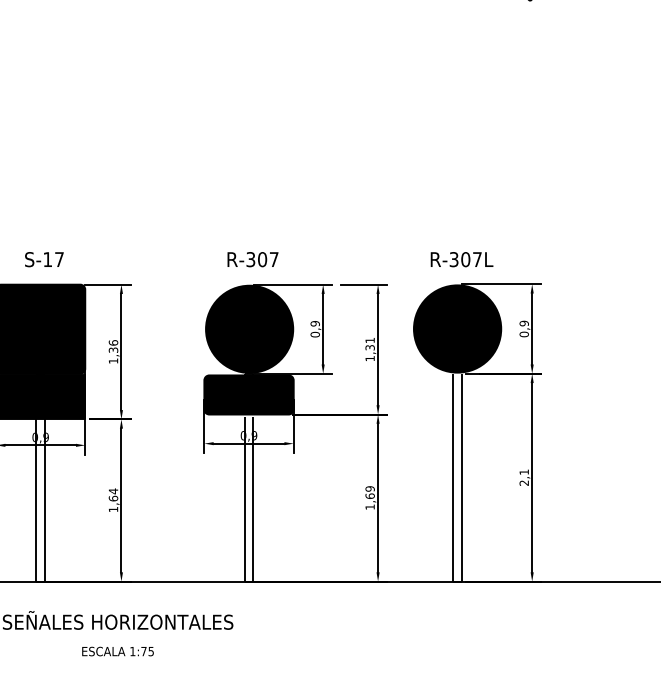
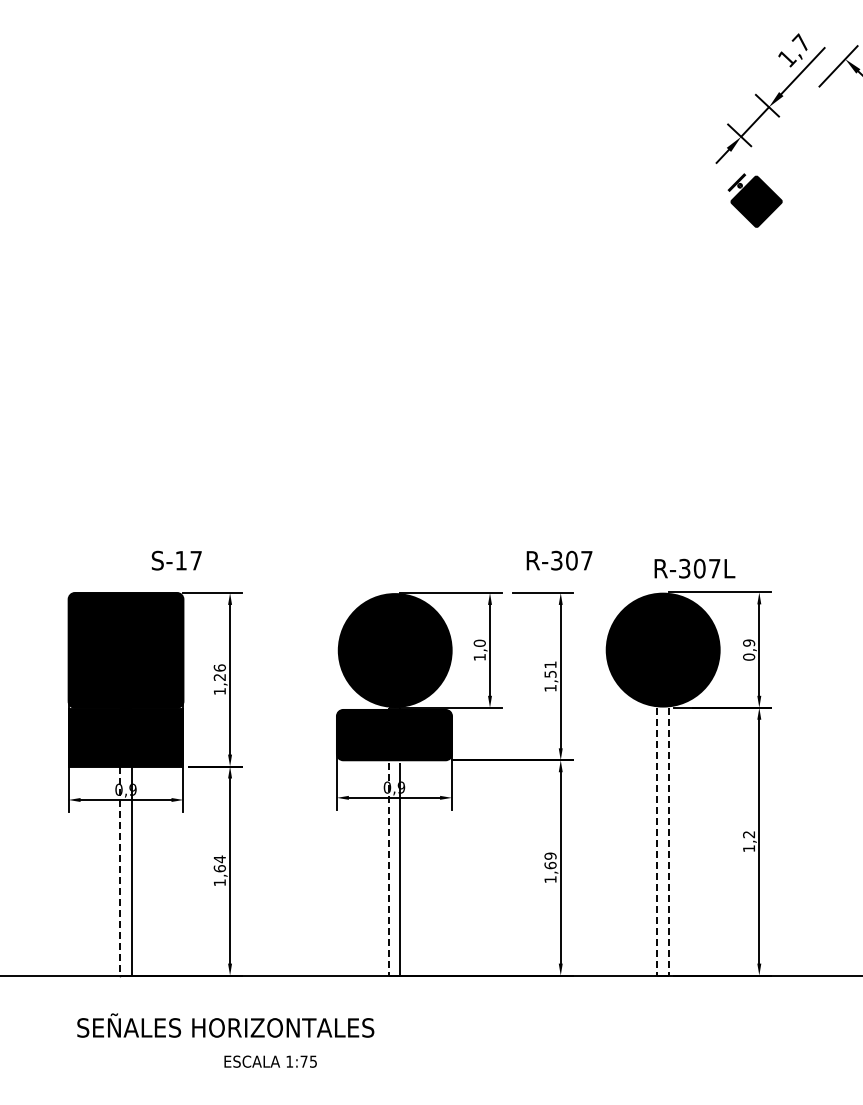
text: (44, 259) -> (176, 560), moved
text: (252, 259) -> (559, 560), moved
text: (461, 259) -> (694, 568), moved
text: (315, 329) -> (479, 650), 0,9 -> 1,0
text: (369, 347) -> (549, 673), 1,31 -> 1,51
text: (113, 350) -> (219, 677), 1,36 -> 1,26
line: (453, 477) -> (657, 841), solid -> dashed
line: (461, 477) -> (668, 841), solid -> dashed
text: (523, 477) -> (748, 841), 2,1 -> 1,2
line: (244, 499) -> (388, 869), solid -> dashed
line: (36, 500) -> (120, 871), solid -> dashed
text: (117, 651) -> (270, 1061), moved

